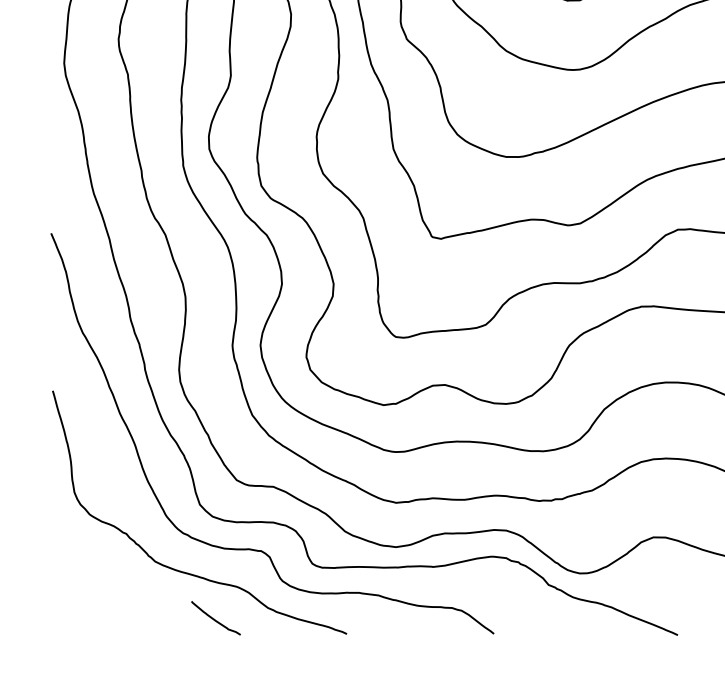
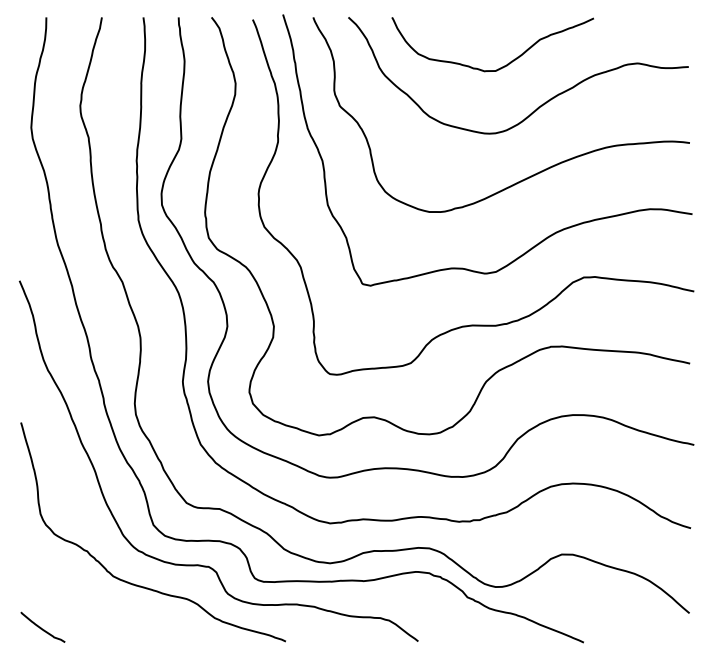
curve: (214, 618) -> (41, 627), moved

